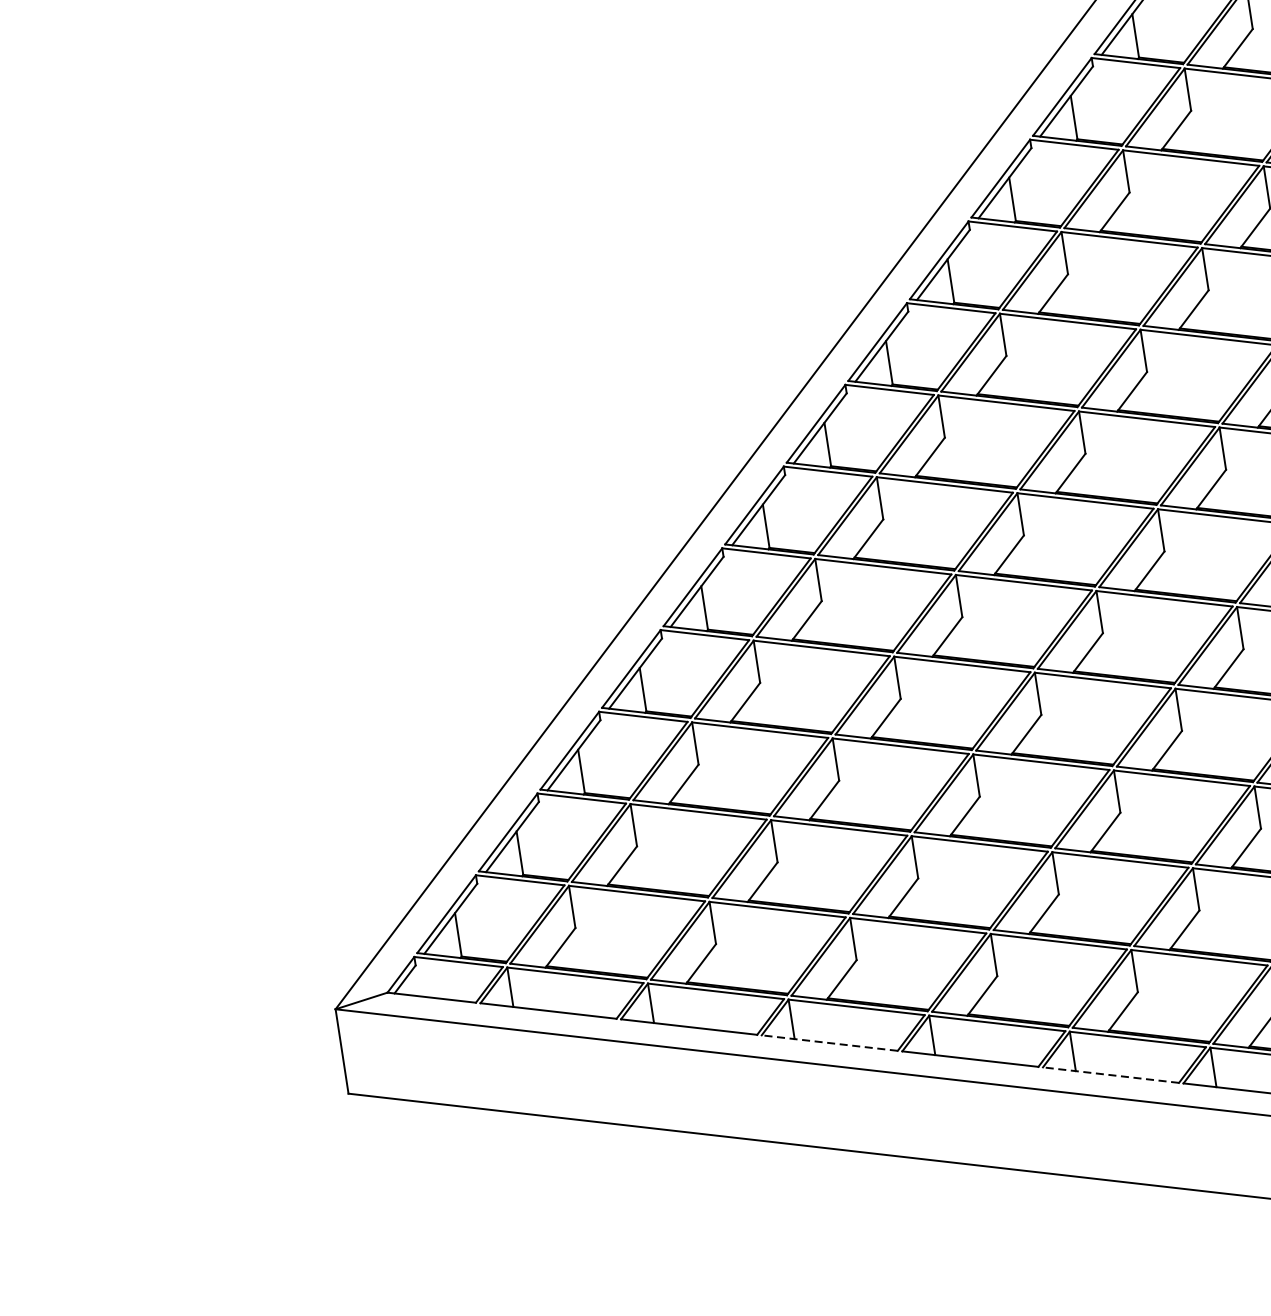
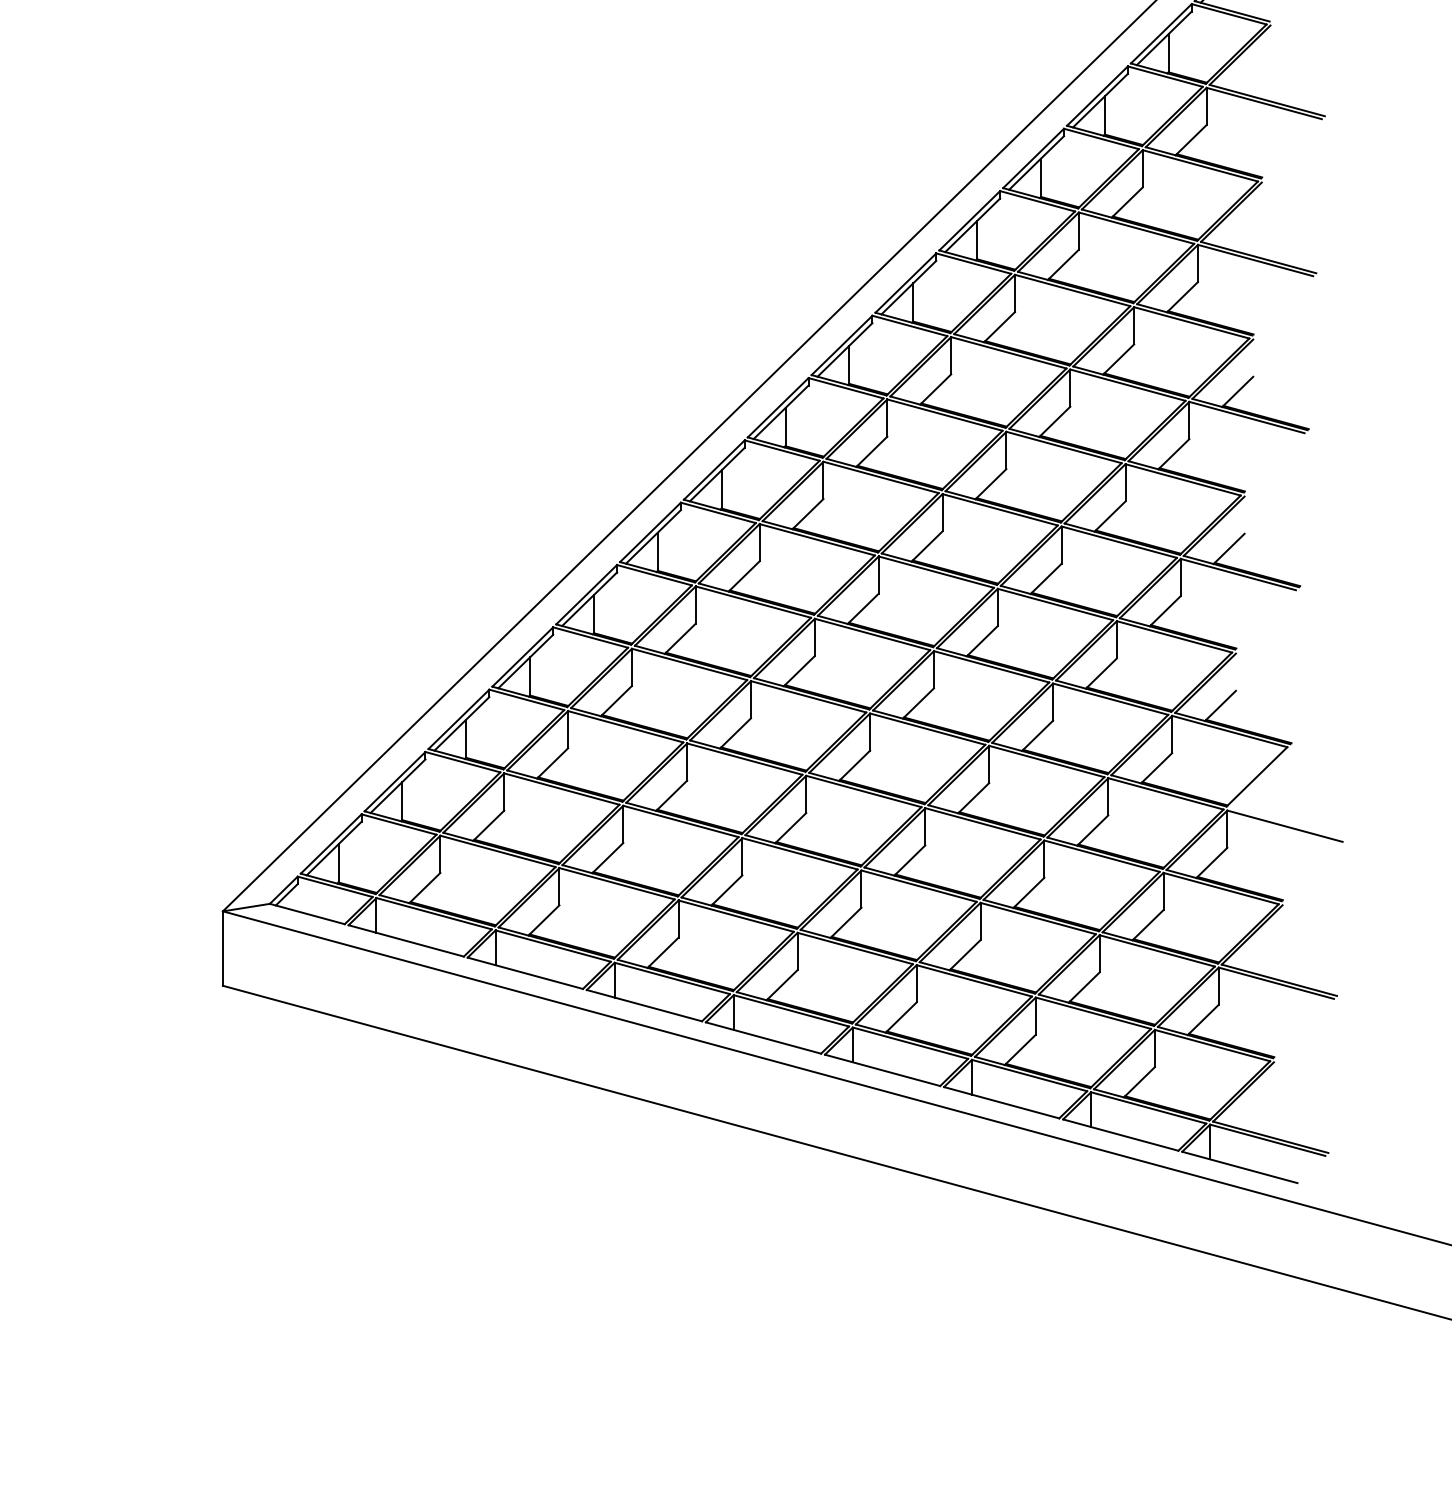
line: (829, 1042) -> (644, 1005), dashed -> solid
line: (1110, 1075) -> (882, 1070), dashed -> solid

